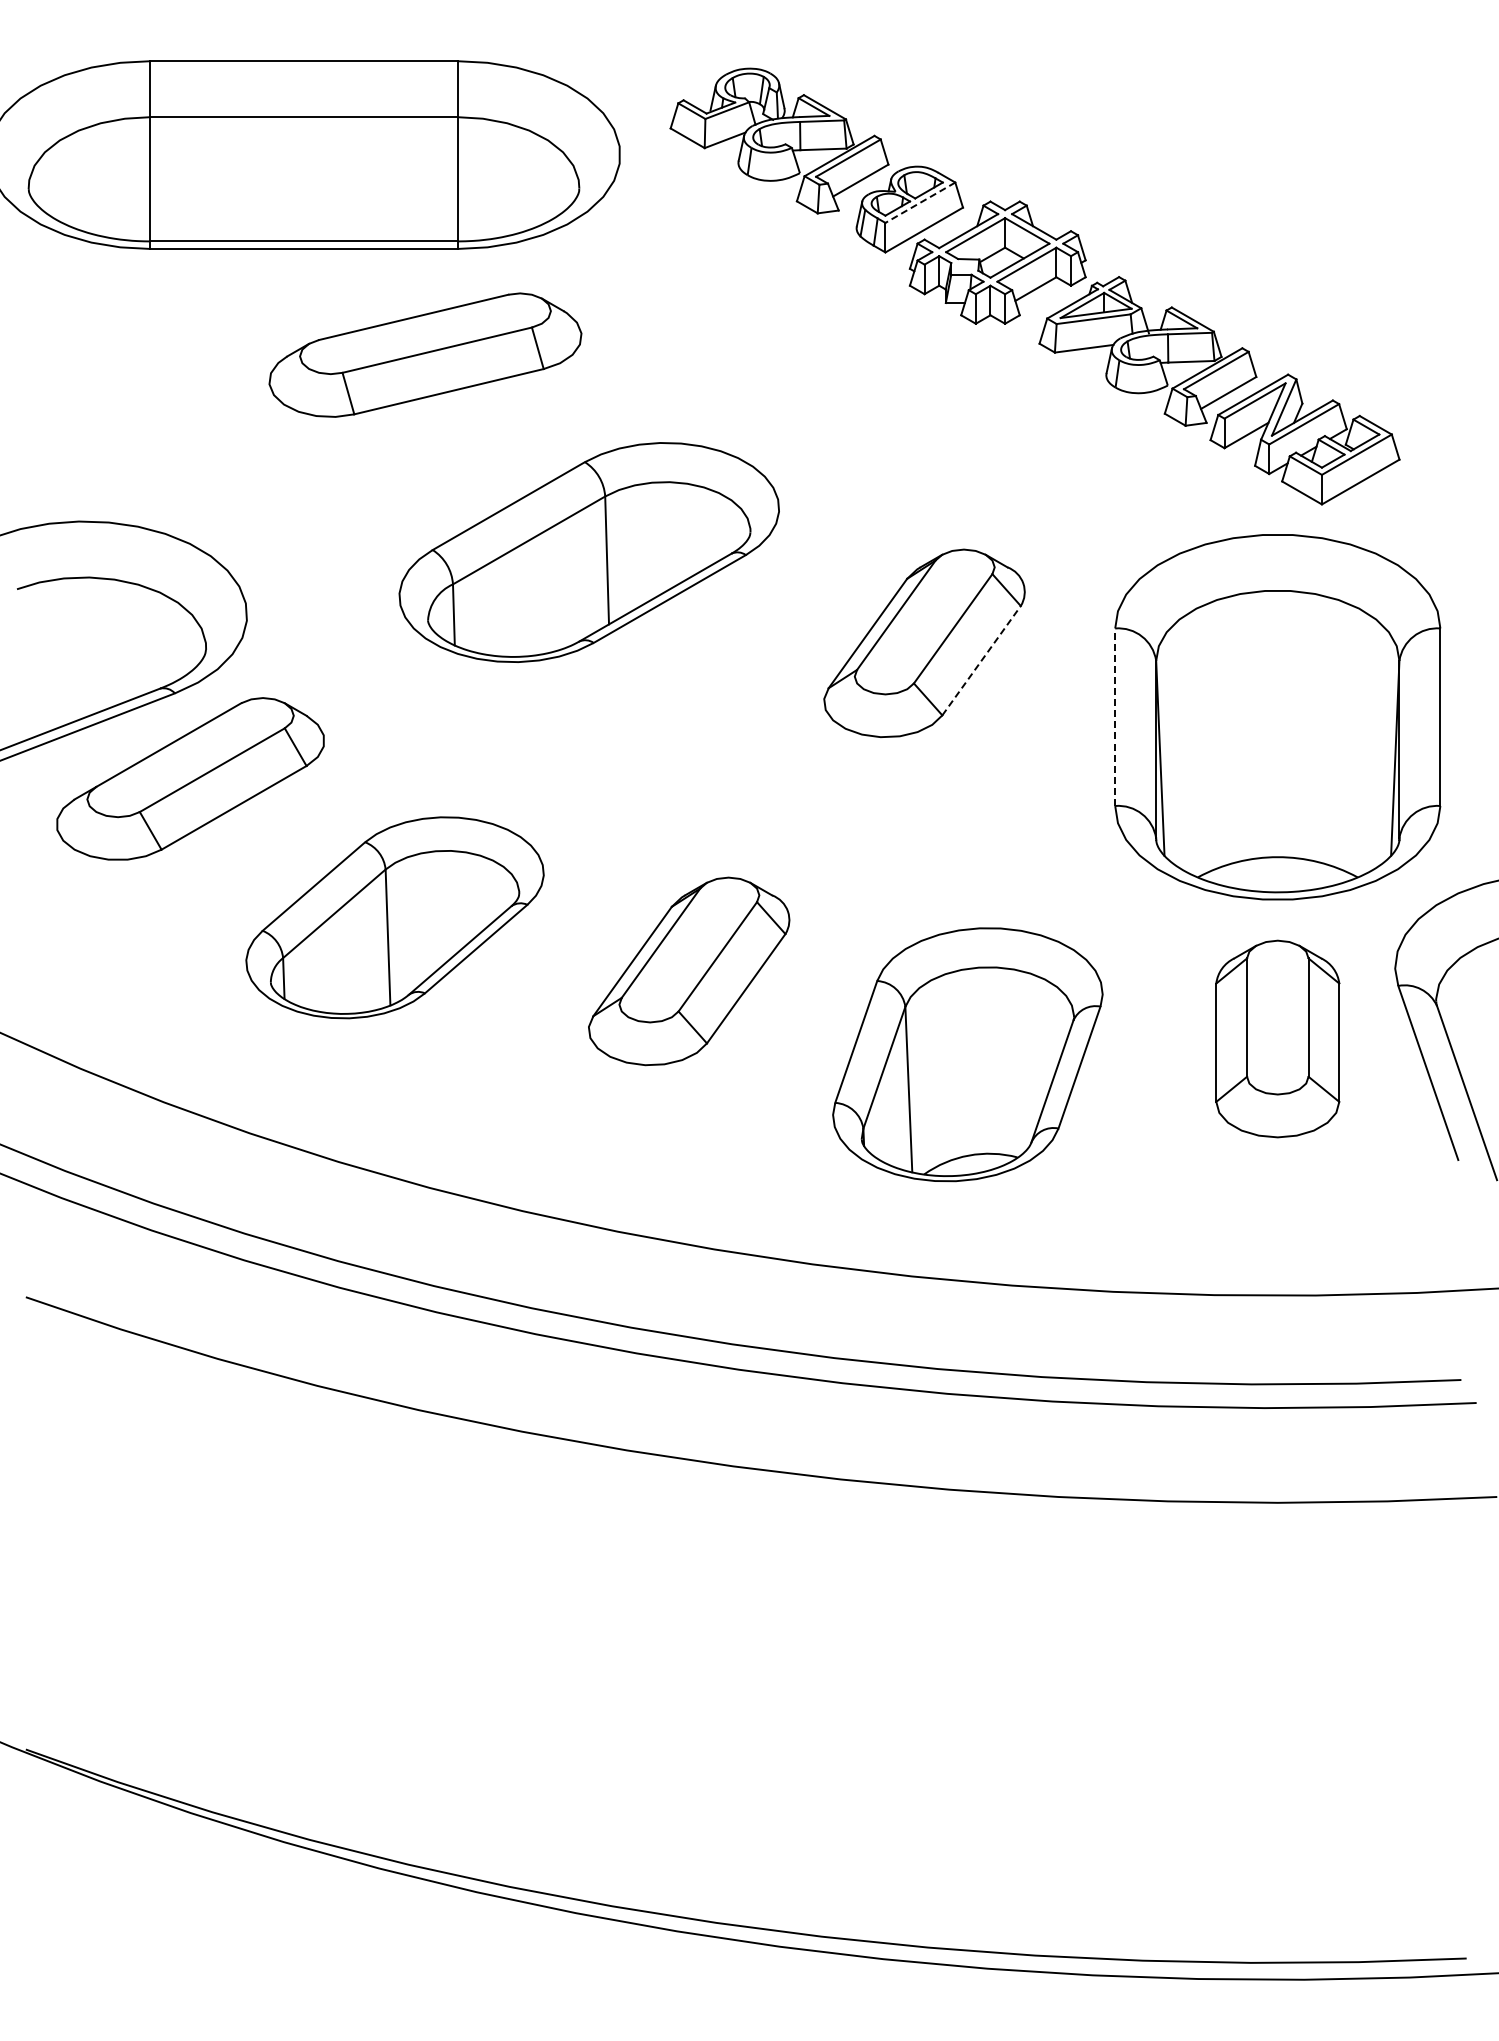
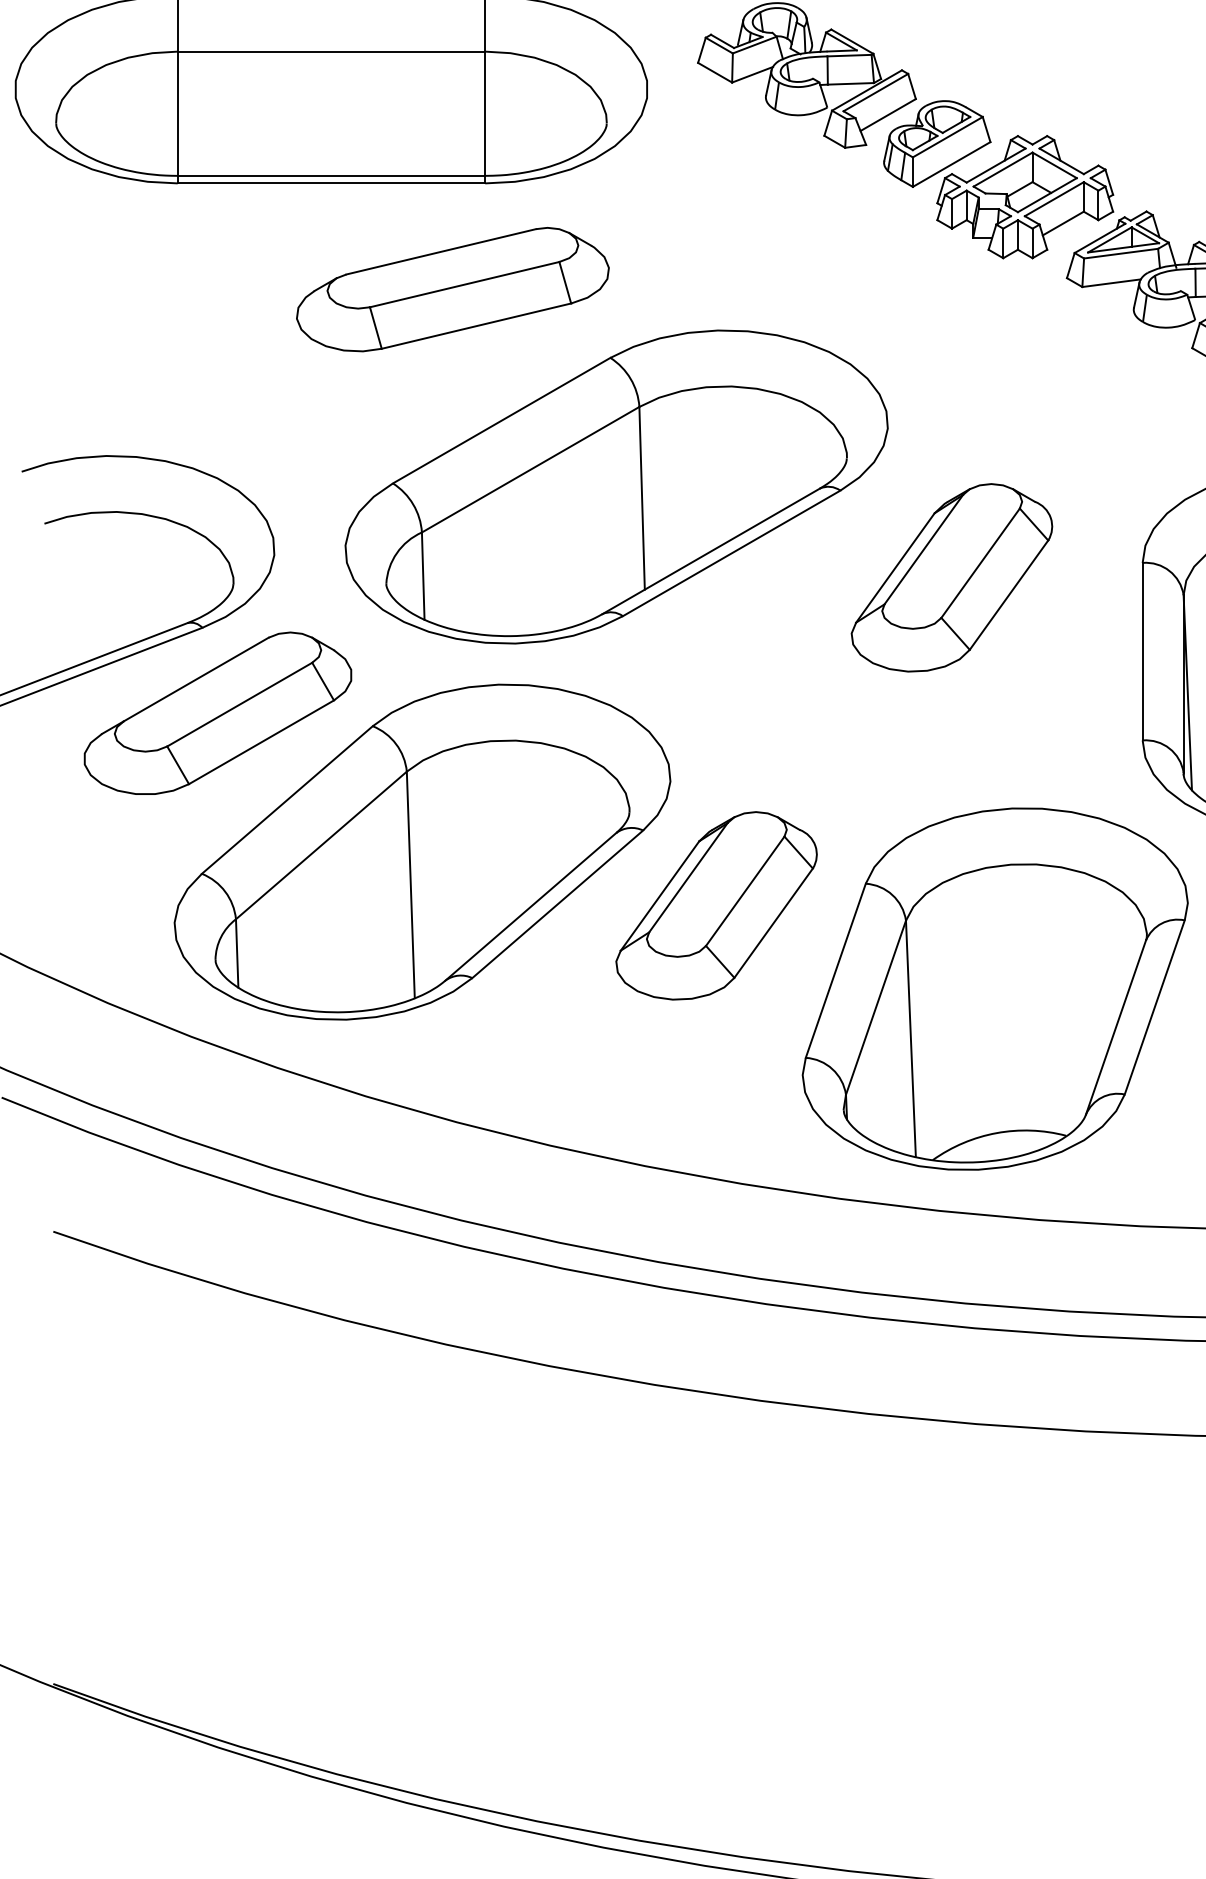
line: (919, 202) -> (946, 136), dashed -> solid
part: (589, 552) -> (616, 486), size x1.43
line: (981, 660) -> (1008, 594), dashed -> solid
line: (1115, 717) -> (1142, 651), dashed -> solid
part: (394, 917) -> (421, 851), size x1.67
part: (967, 1054) -> (994, 988), size x1.43

